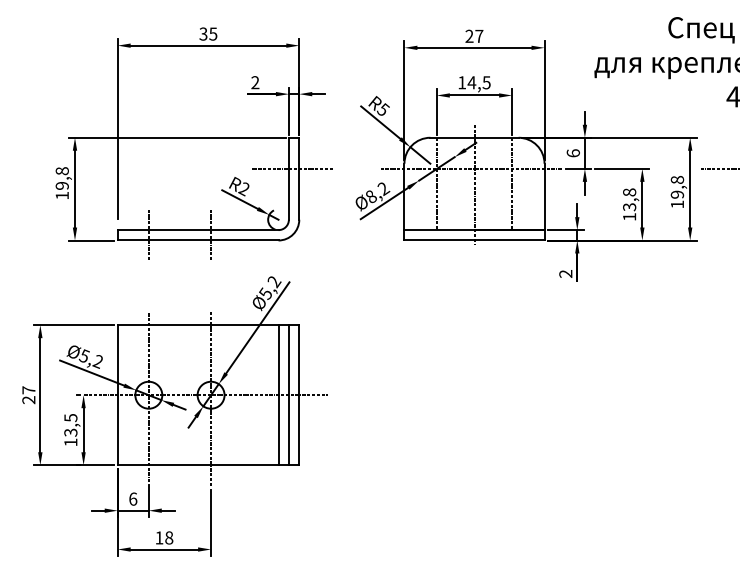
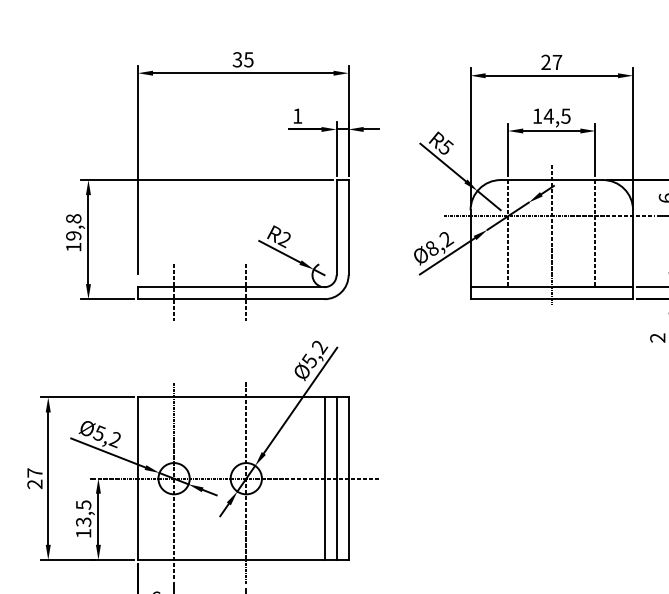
text: (255, 82) -> (297, 115), 2 -> 1
line: (292, 168) -> (340, 215), removed

